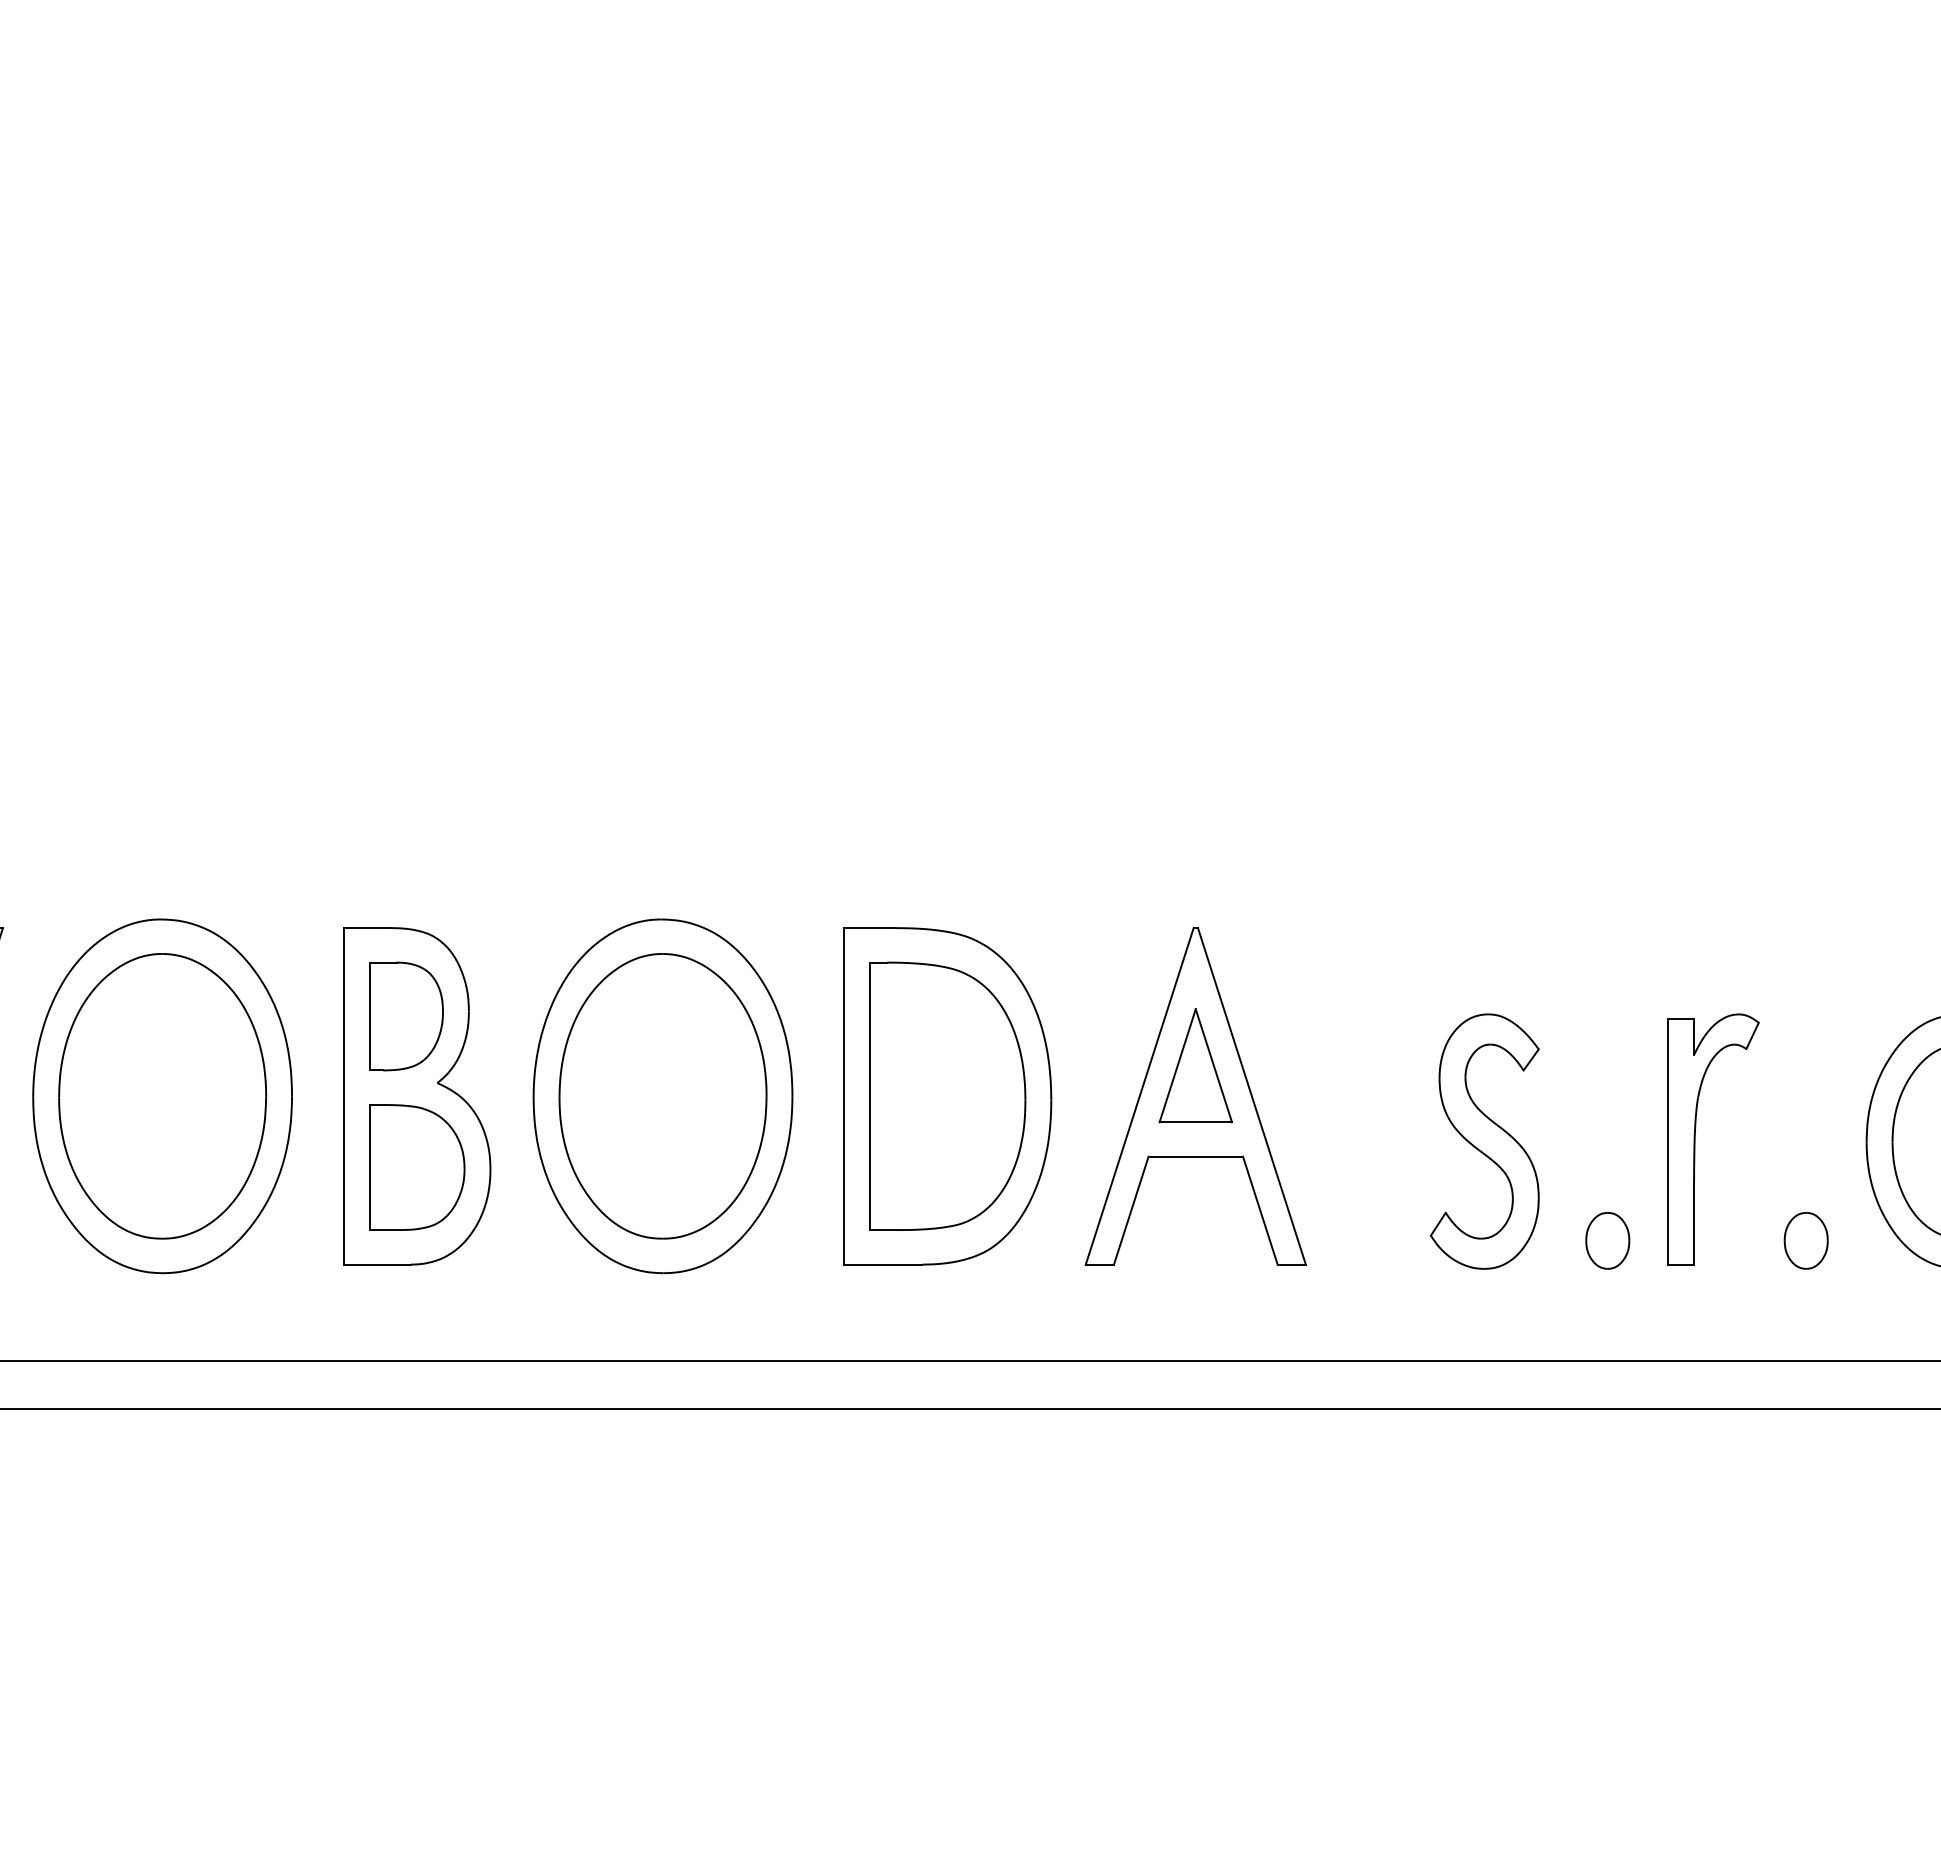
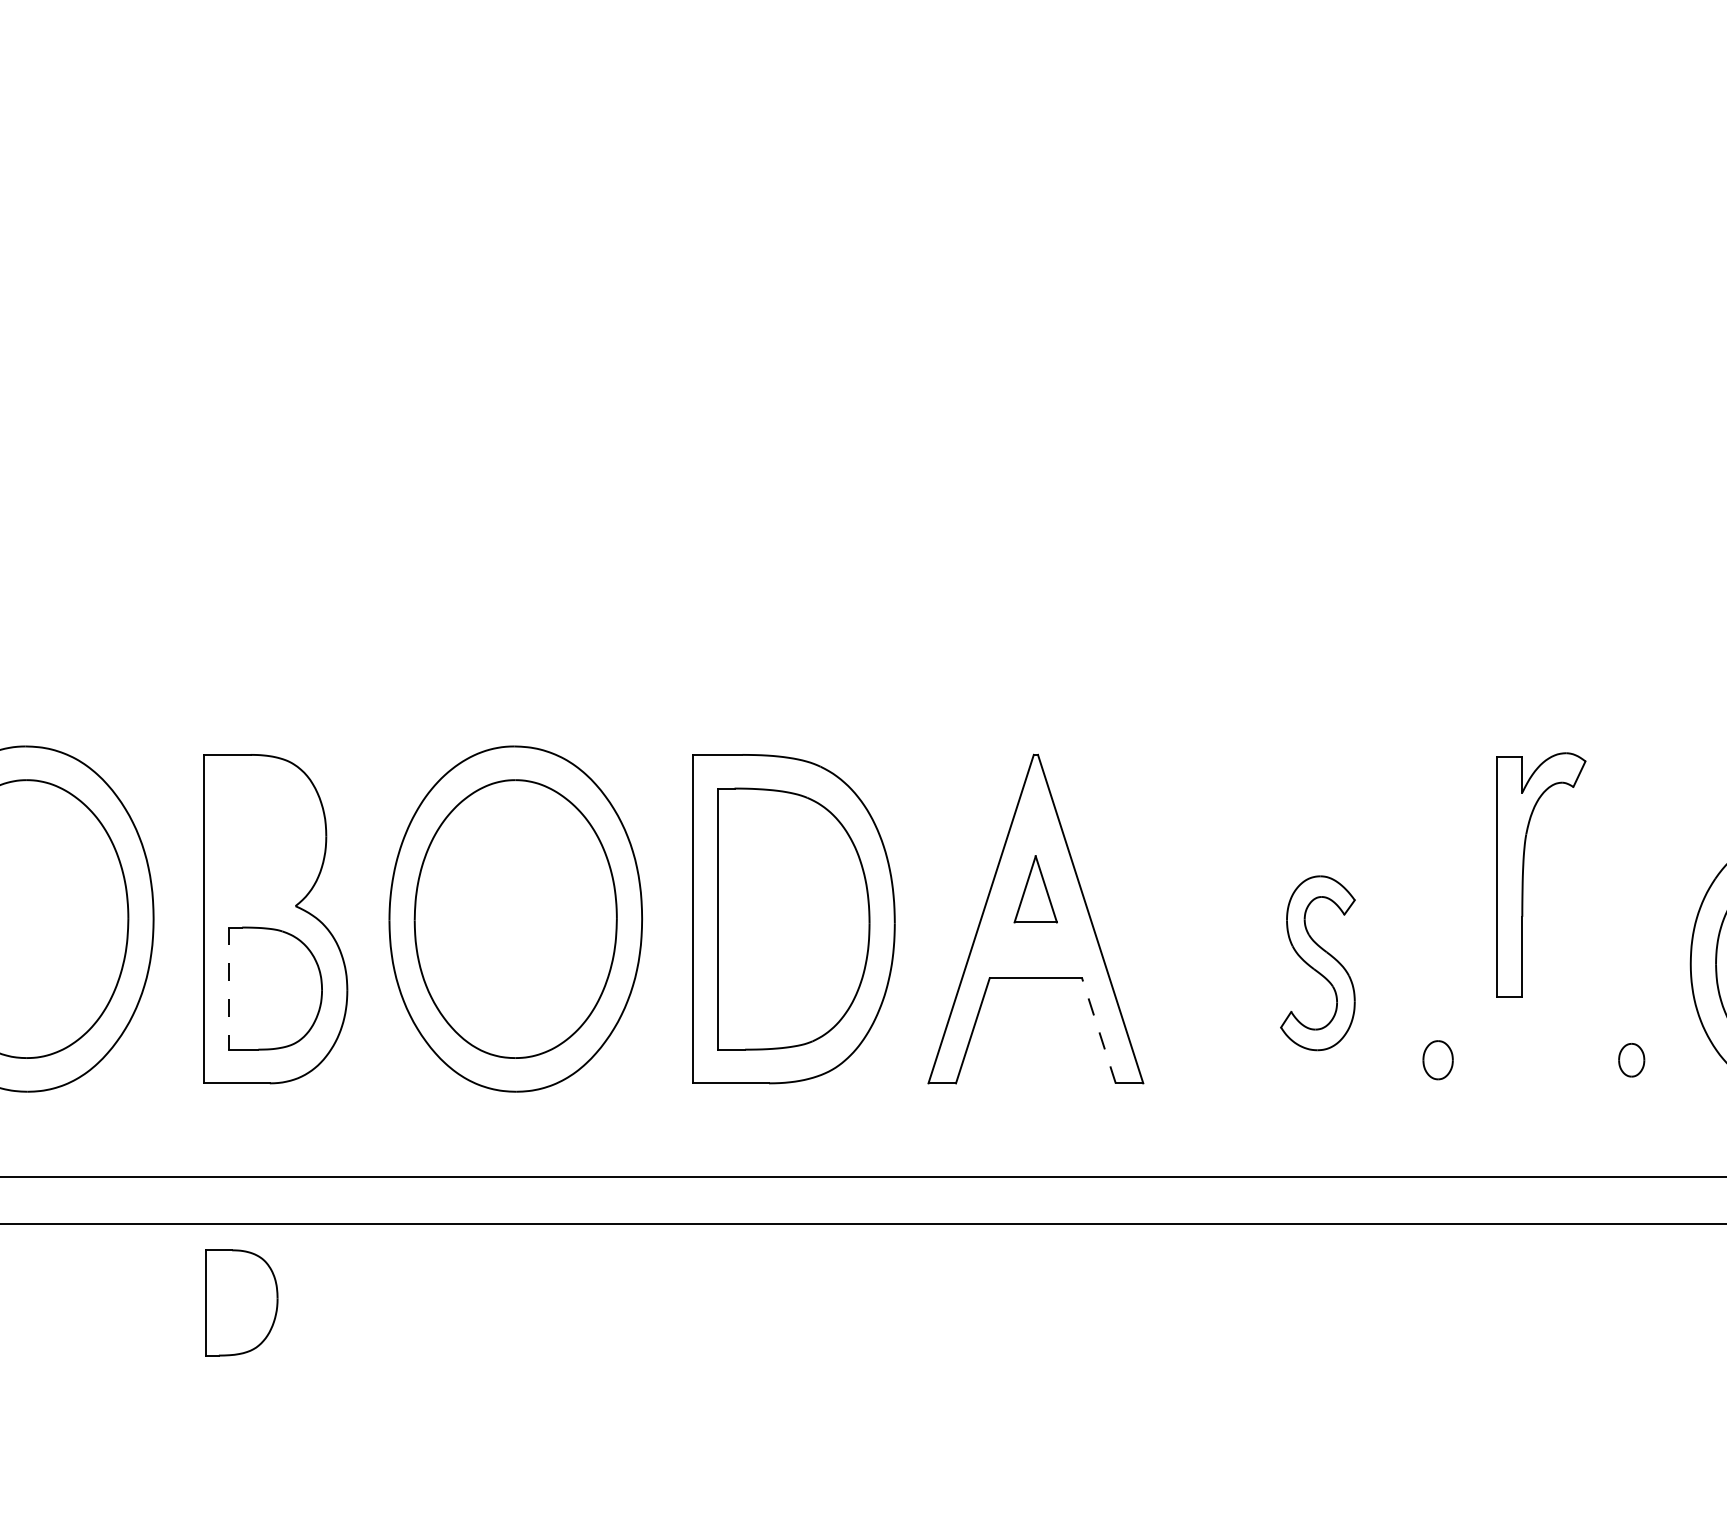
part: (406, 1016) -> (241, 1302), moved
part: (1195, 1065) -> (1035, 889), size x0.6
part: (1695, 1139) -> (1523, 875), moved
part: (1484, 1141) -> (1317, 963), size x0.7
line: (369, 1167) -> (229, 988), solid -> dashed
line: (1260, 1210) -> (1099, 1030), solid -> dashed
part: (1607, 1240) -> (1437, 1059), size x0.7
part: (1805, 1240) -> (1631, 1059), size x0.6

